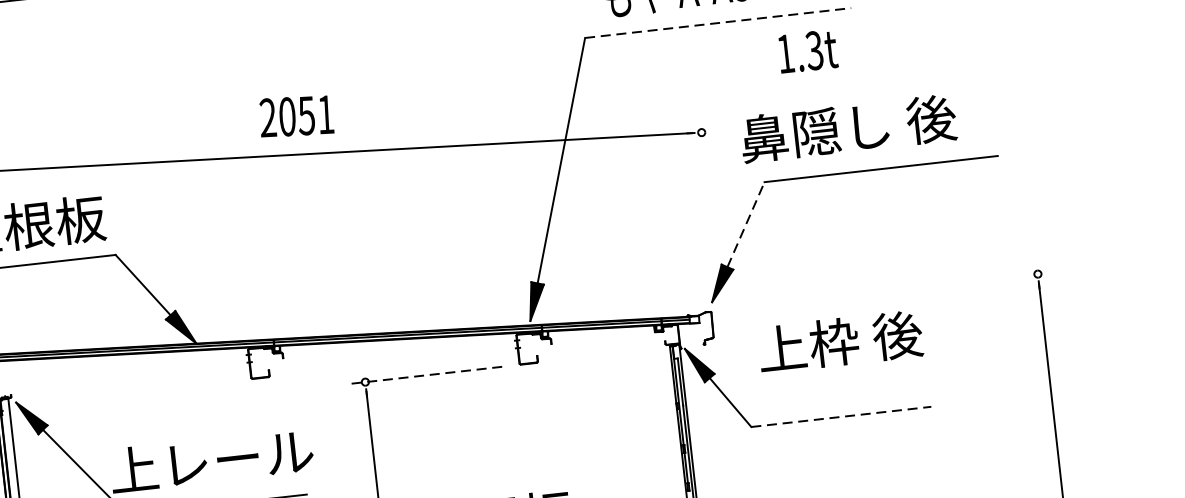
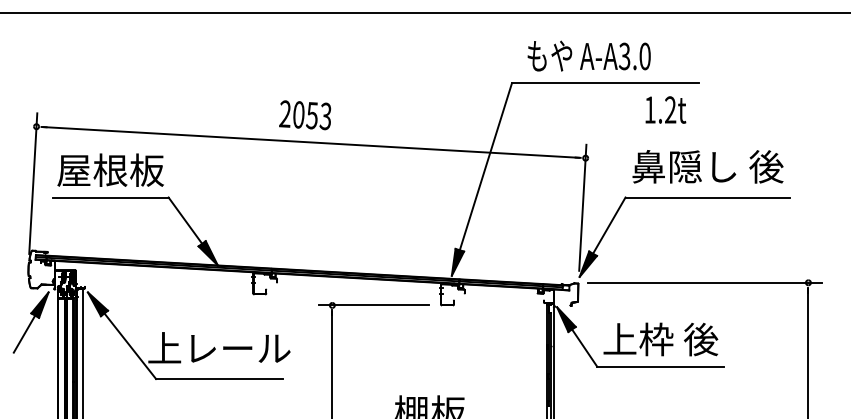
line: (717, 23) -> (605, 83), dashed -> solid
text: (814, 49) -> (670, 109), 1.3t -> 1.2t
text: (325, 114) -> (325, 116), 2051 -> 2053
text: (847, 128) -> (707, 166), moved
line: (705, 203) -> (582, 207), added
line: (746, 224) -> (609, 225), dashed -> solid
line: (890, 290) -> (704, 282), added
text: (839, 341) -> (660, 339), moved
line: (423, 375) -> (373, 305), dashed -> solid
line: (842, 416) -> (661, 366), dashed -> solid

